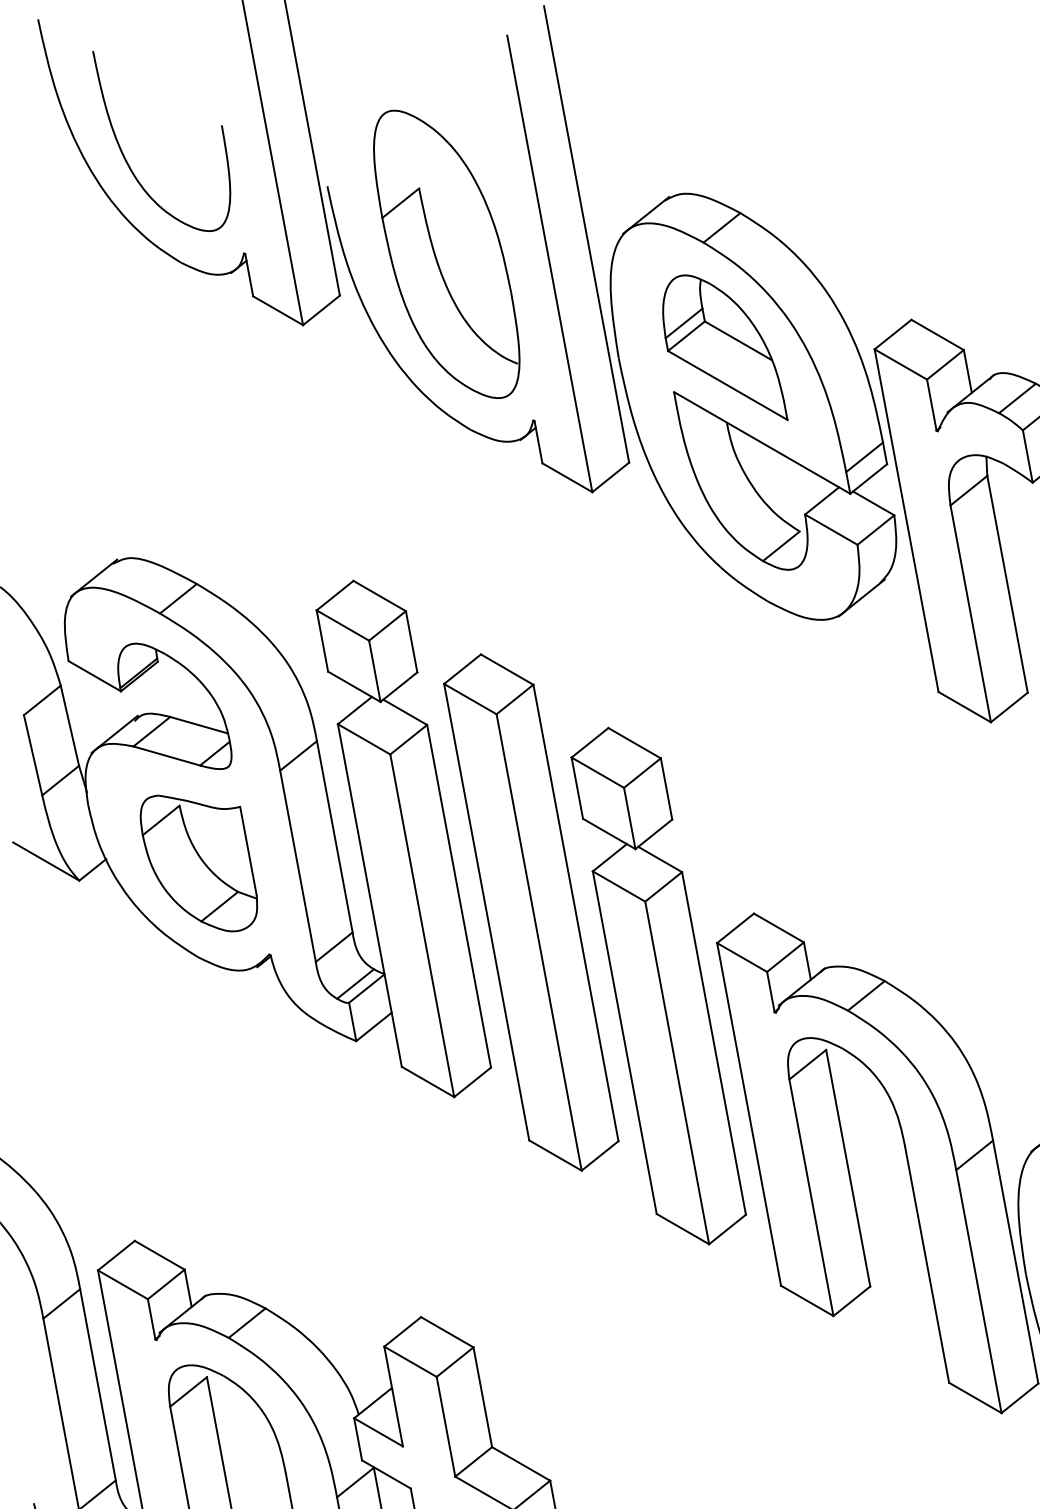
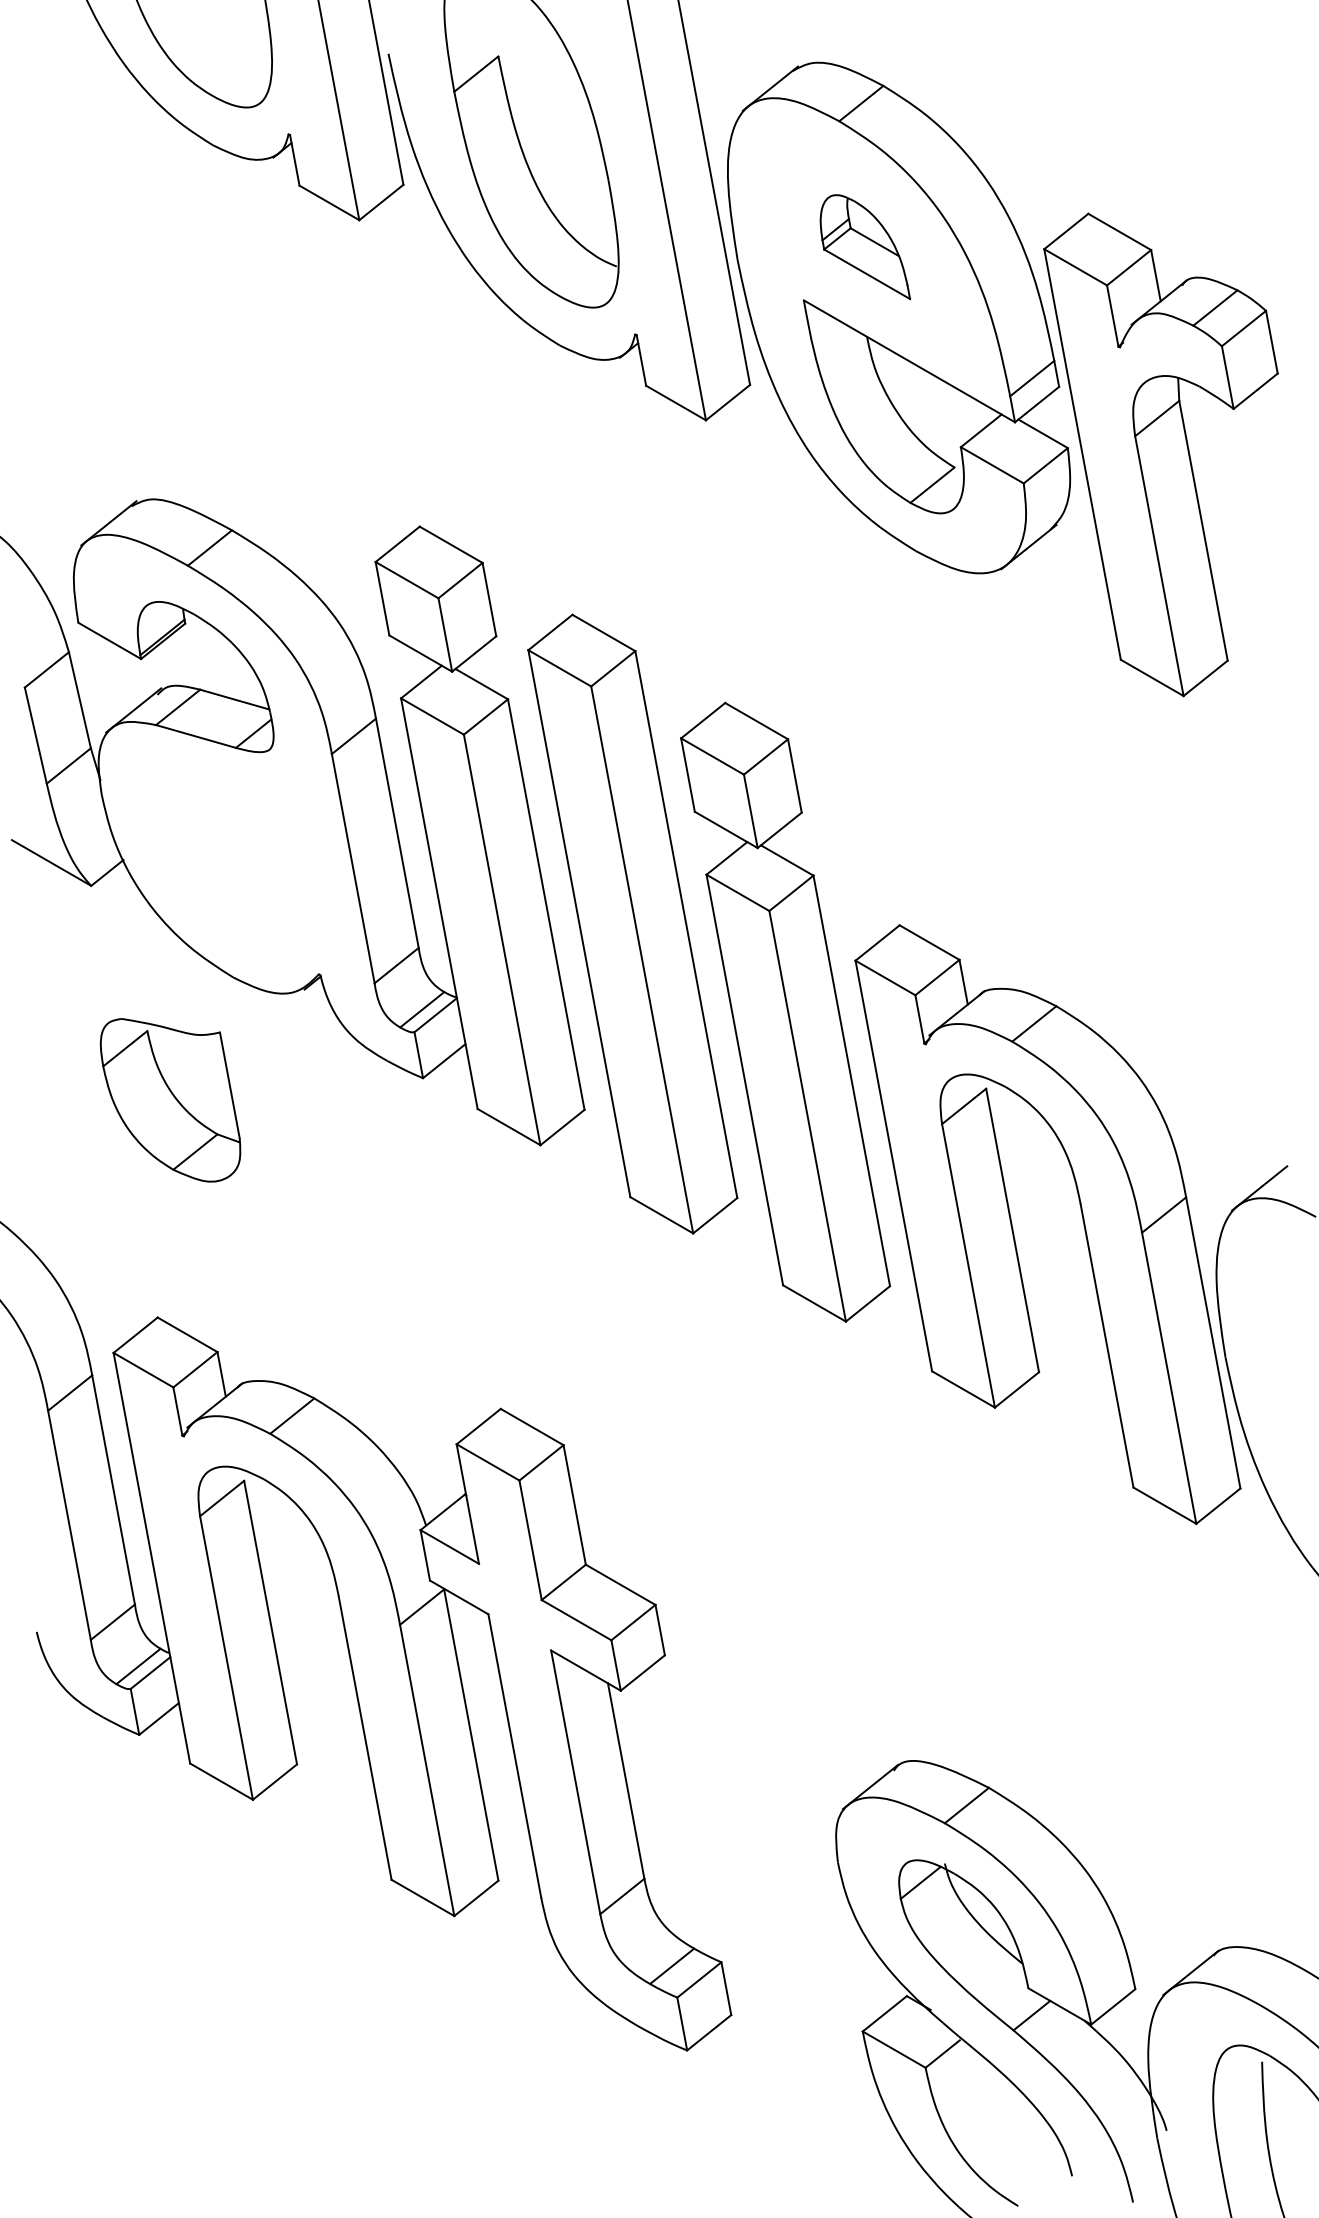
part: (725, 347) -> (865, 246), size x0.6
part: (198, 863) -> (170, 1100), moved

